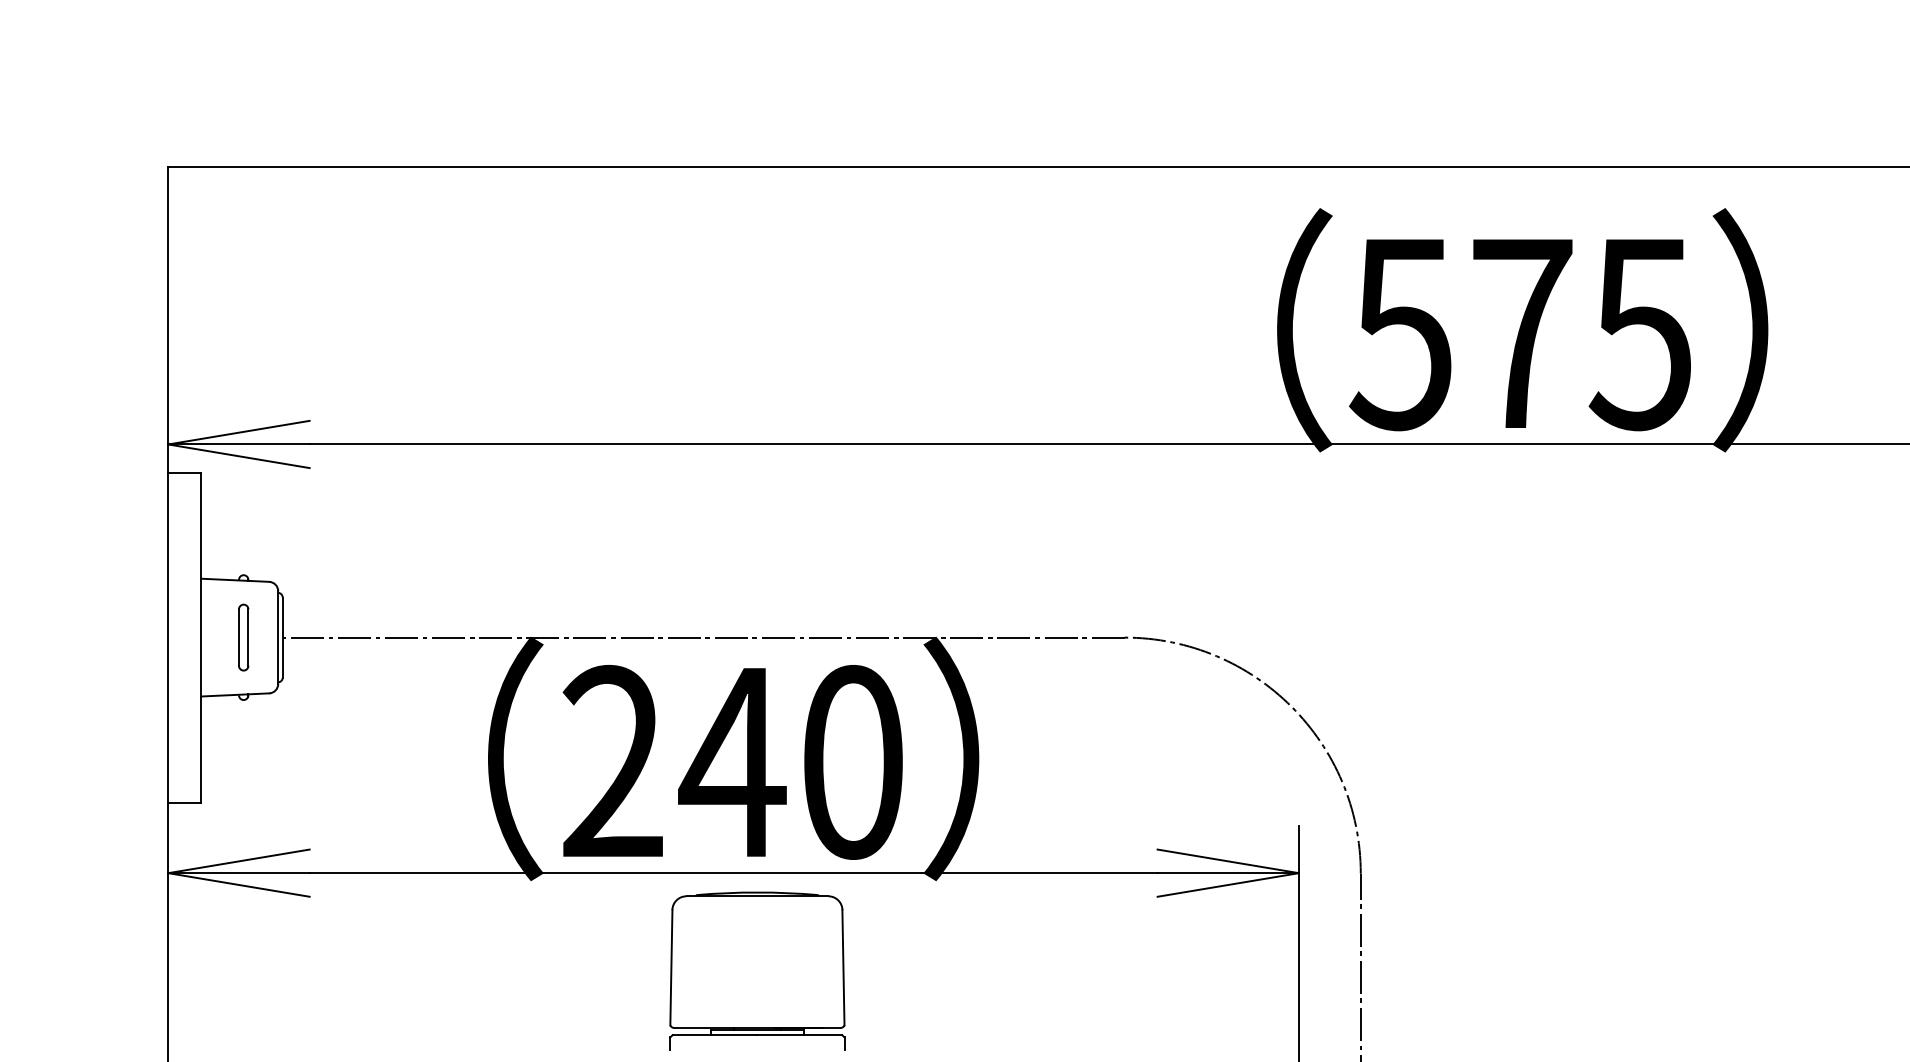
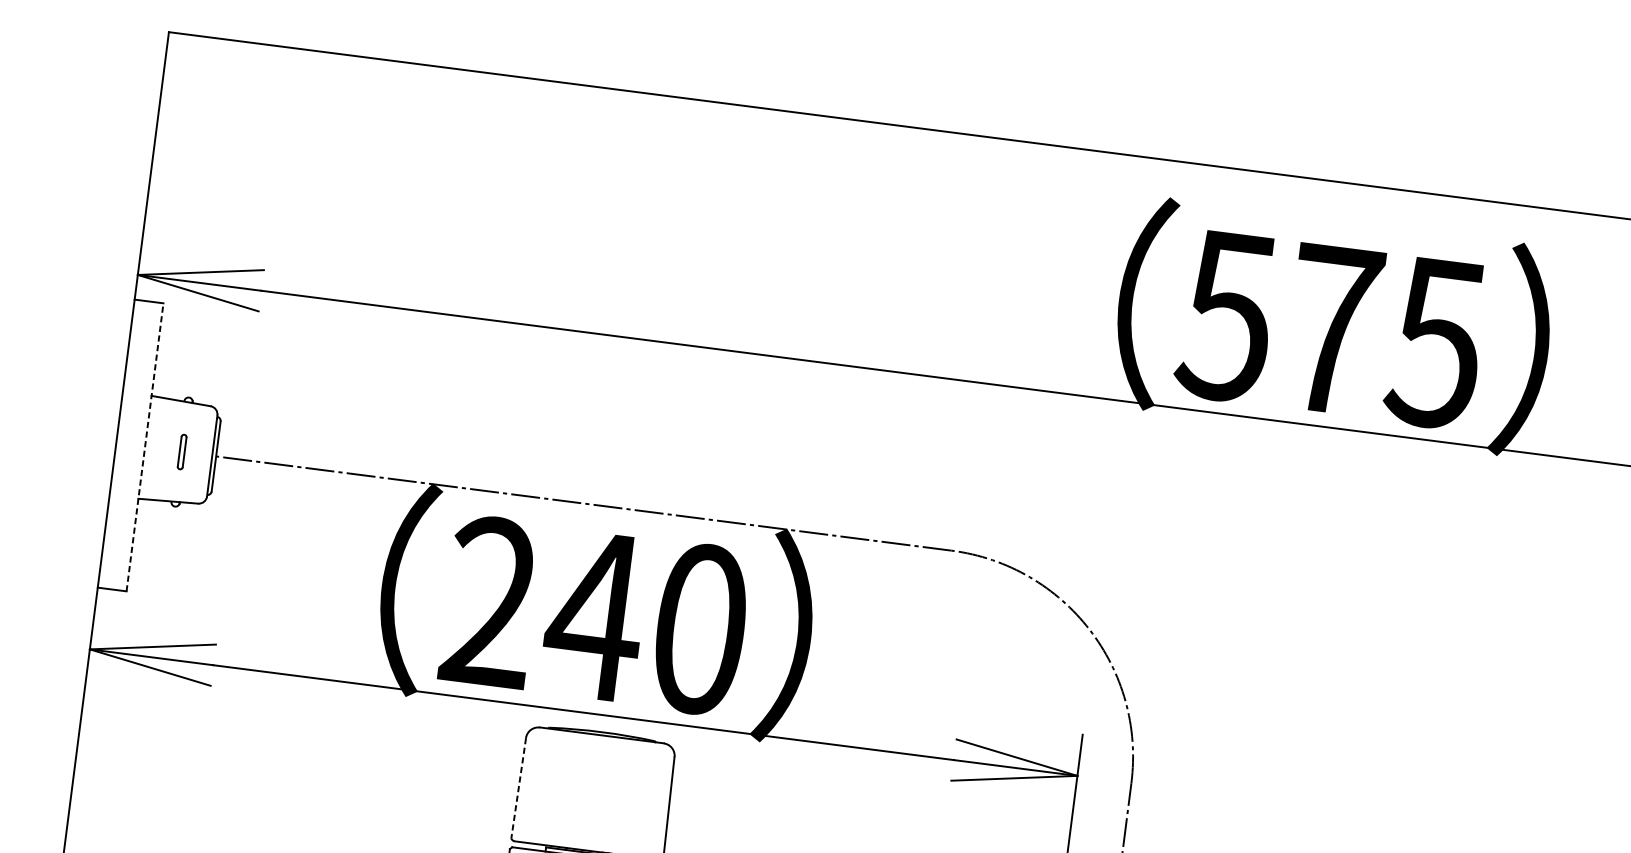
line: (201, 637) -> (145, 447), solid -> dashed
part: (243, 637) -> (181, 451), size x0.6
line: (671, 967) -> (518, 788), solid -> dashed

